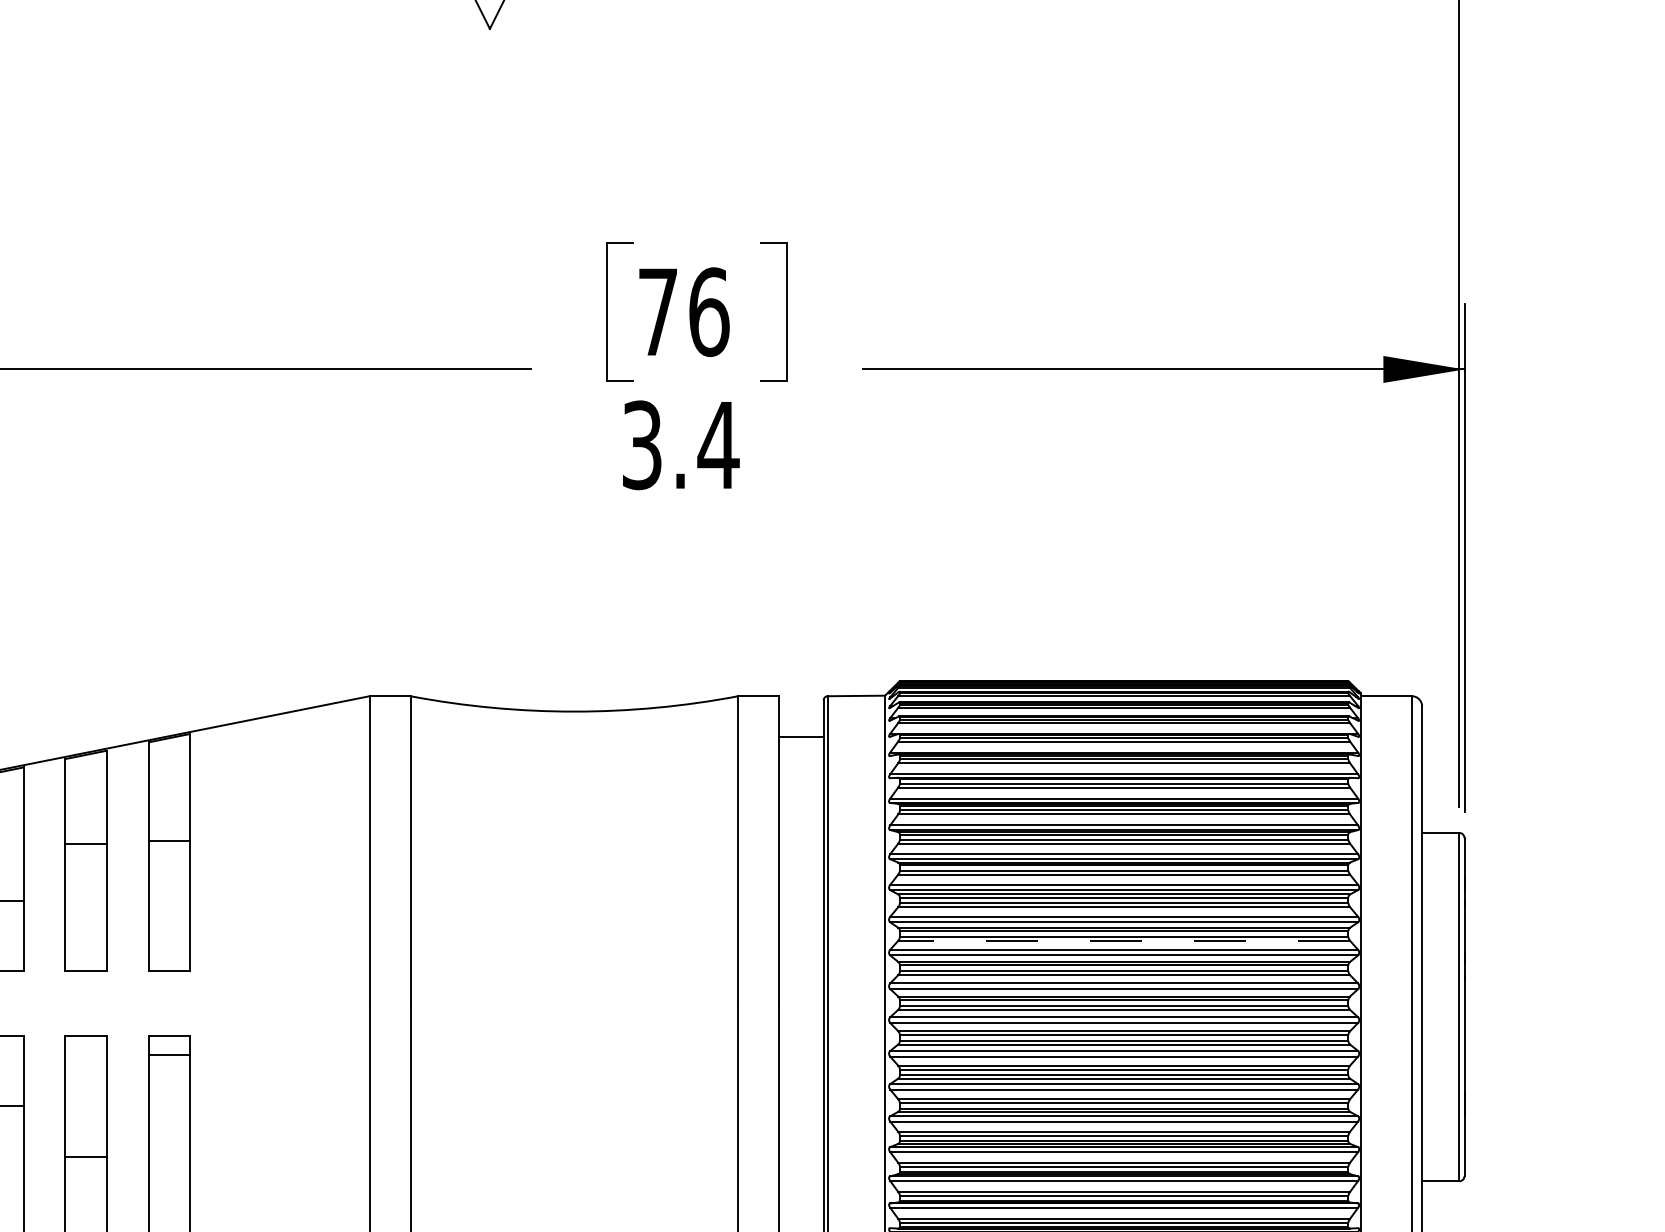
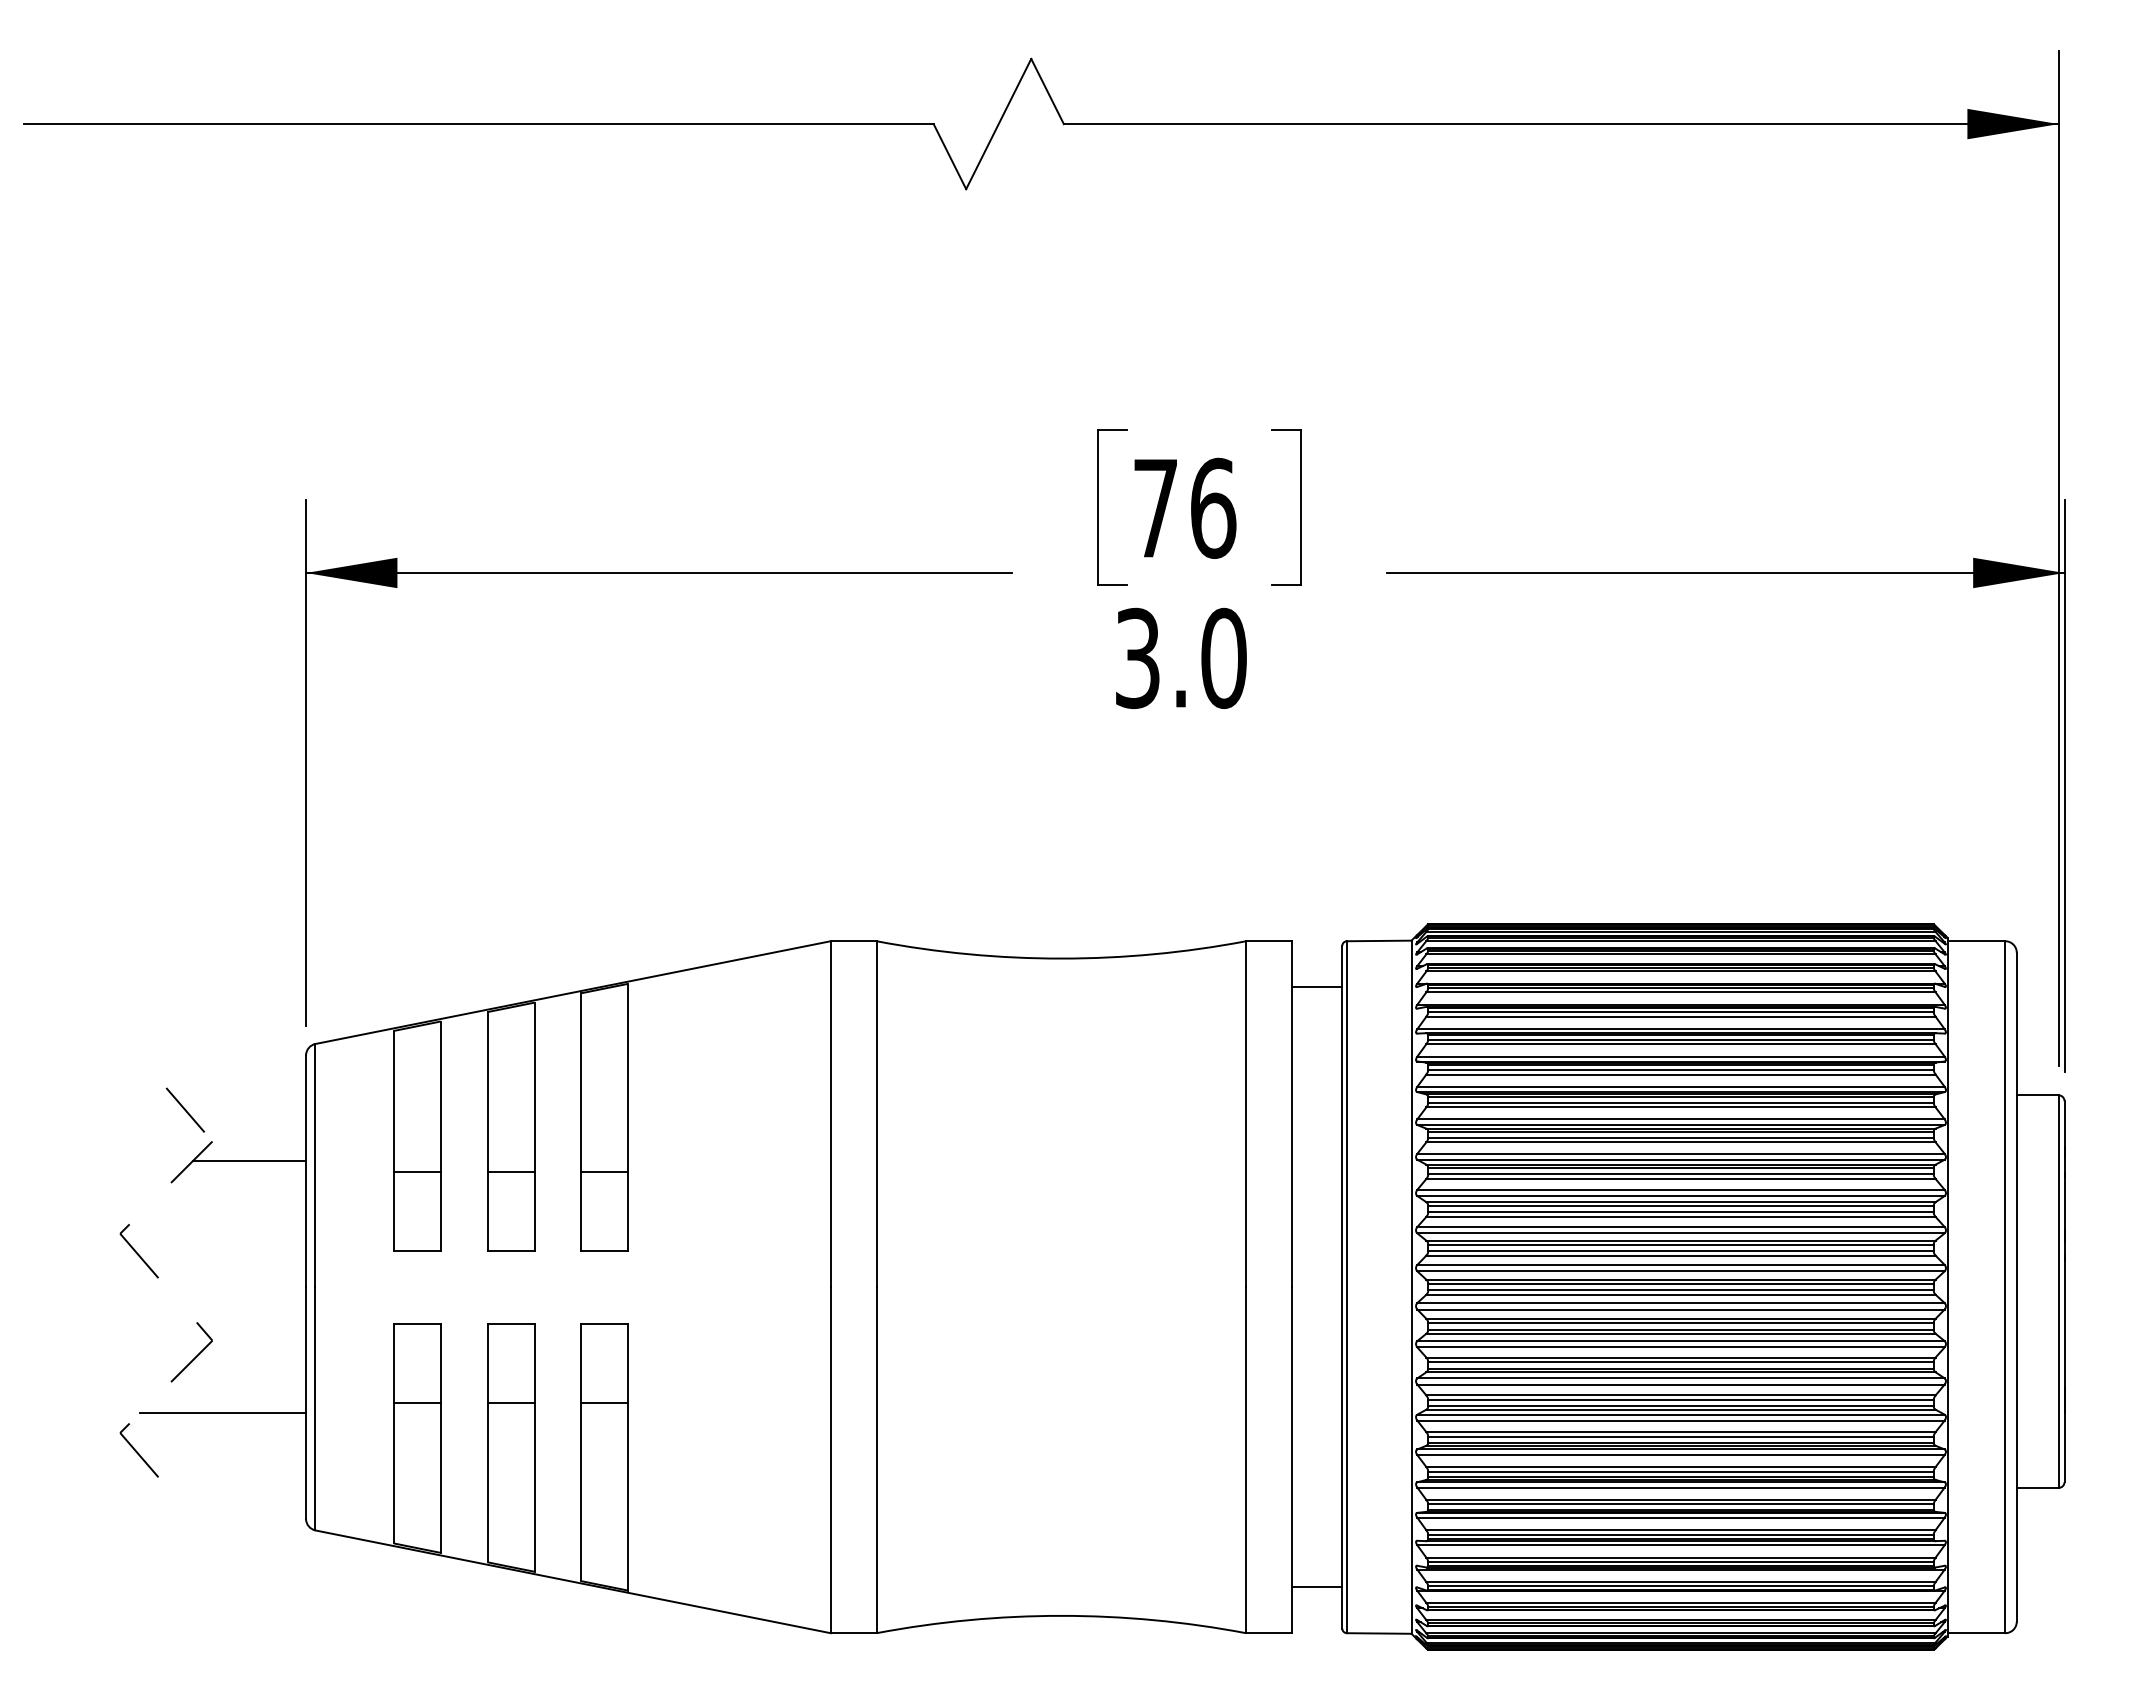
text: (718, 445) -> (1223, 658), 3.4 -> 3.0
line: (168, 841) -> (604, 1171), moved
line: (85, 843) -> (510, 1171), moved
line: (1123, 940) -> (1680, 1216), dashed -> solid
line: (168, 1054) -> (604, 1402), moved
line: (85, 1156) -> (510, 1402), moved

